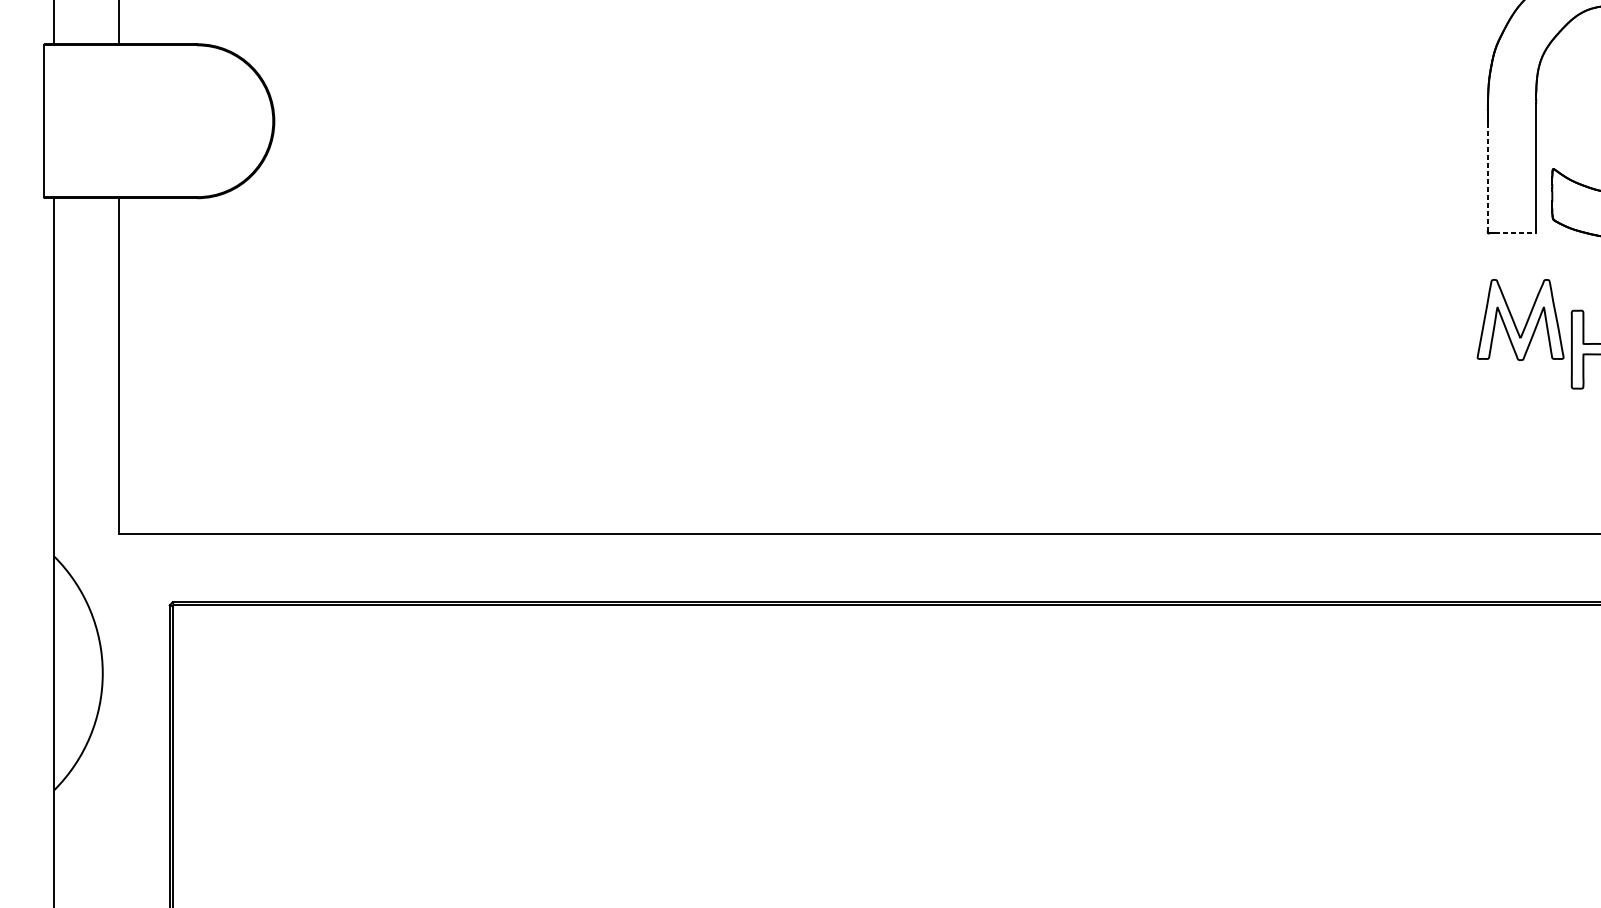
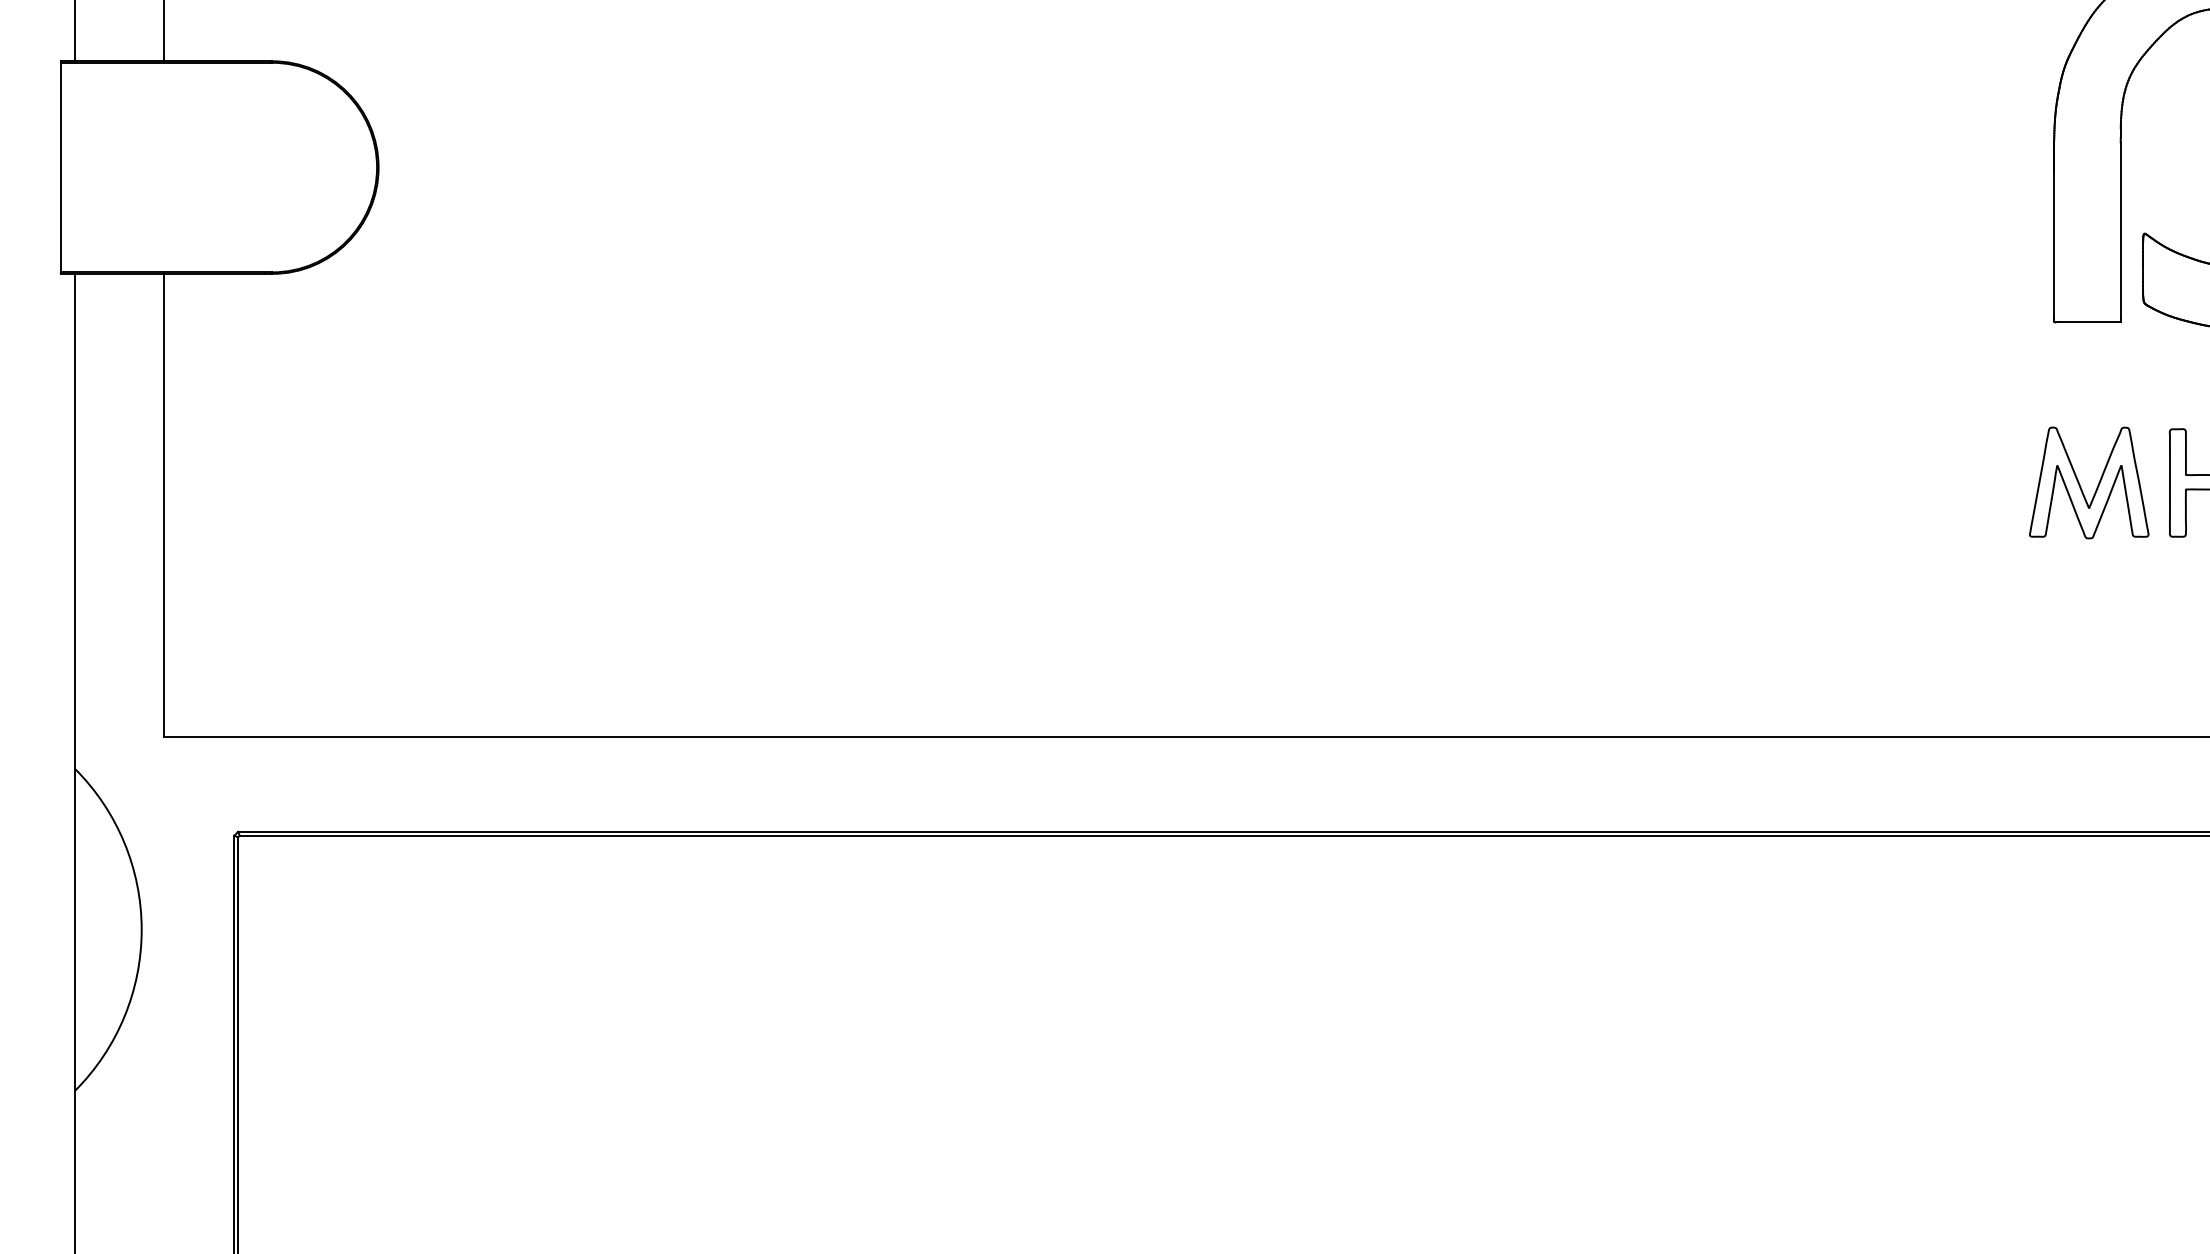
line: (1487, 176) -> (2053, 244), dashed -> solid
line: (1515, 233) -> (2092, 322), dashed -> solid
part: (1526, 321) -> (2097, 485), moved

